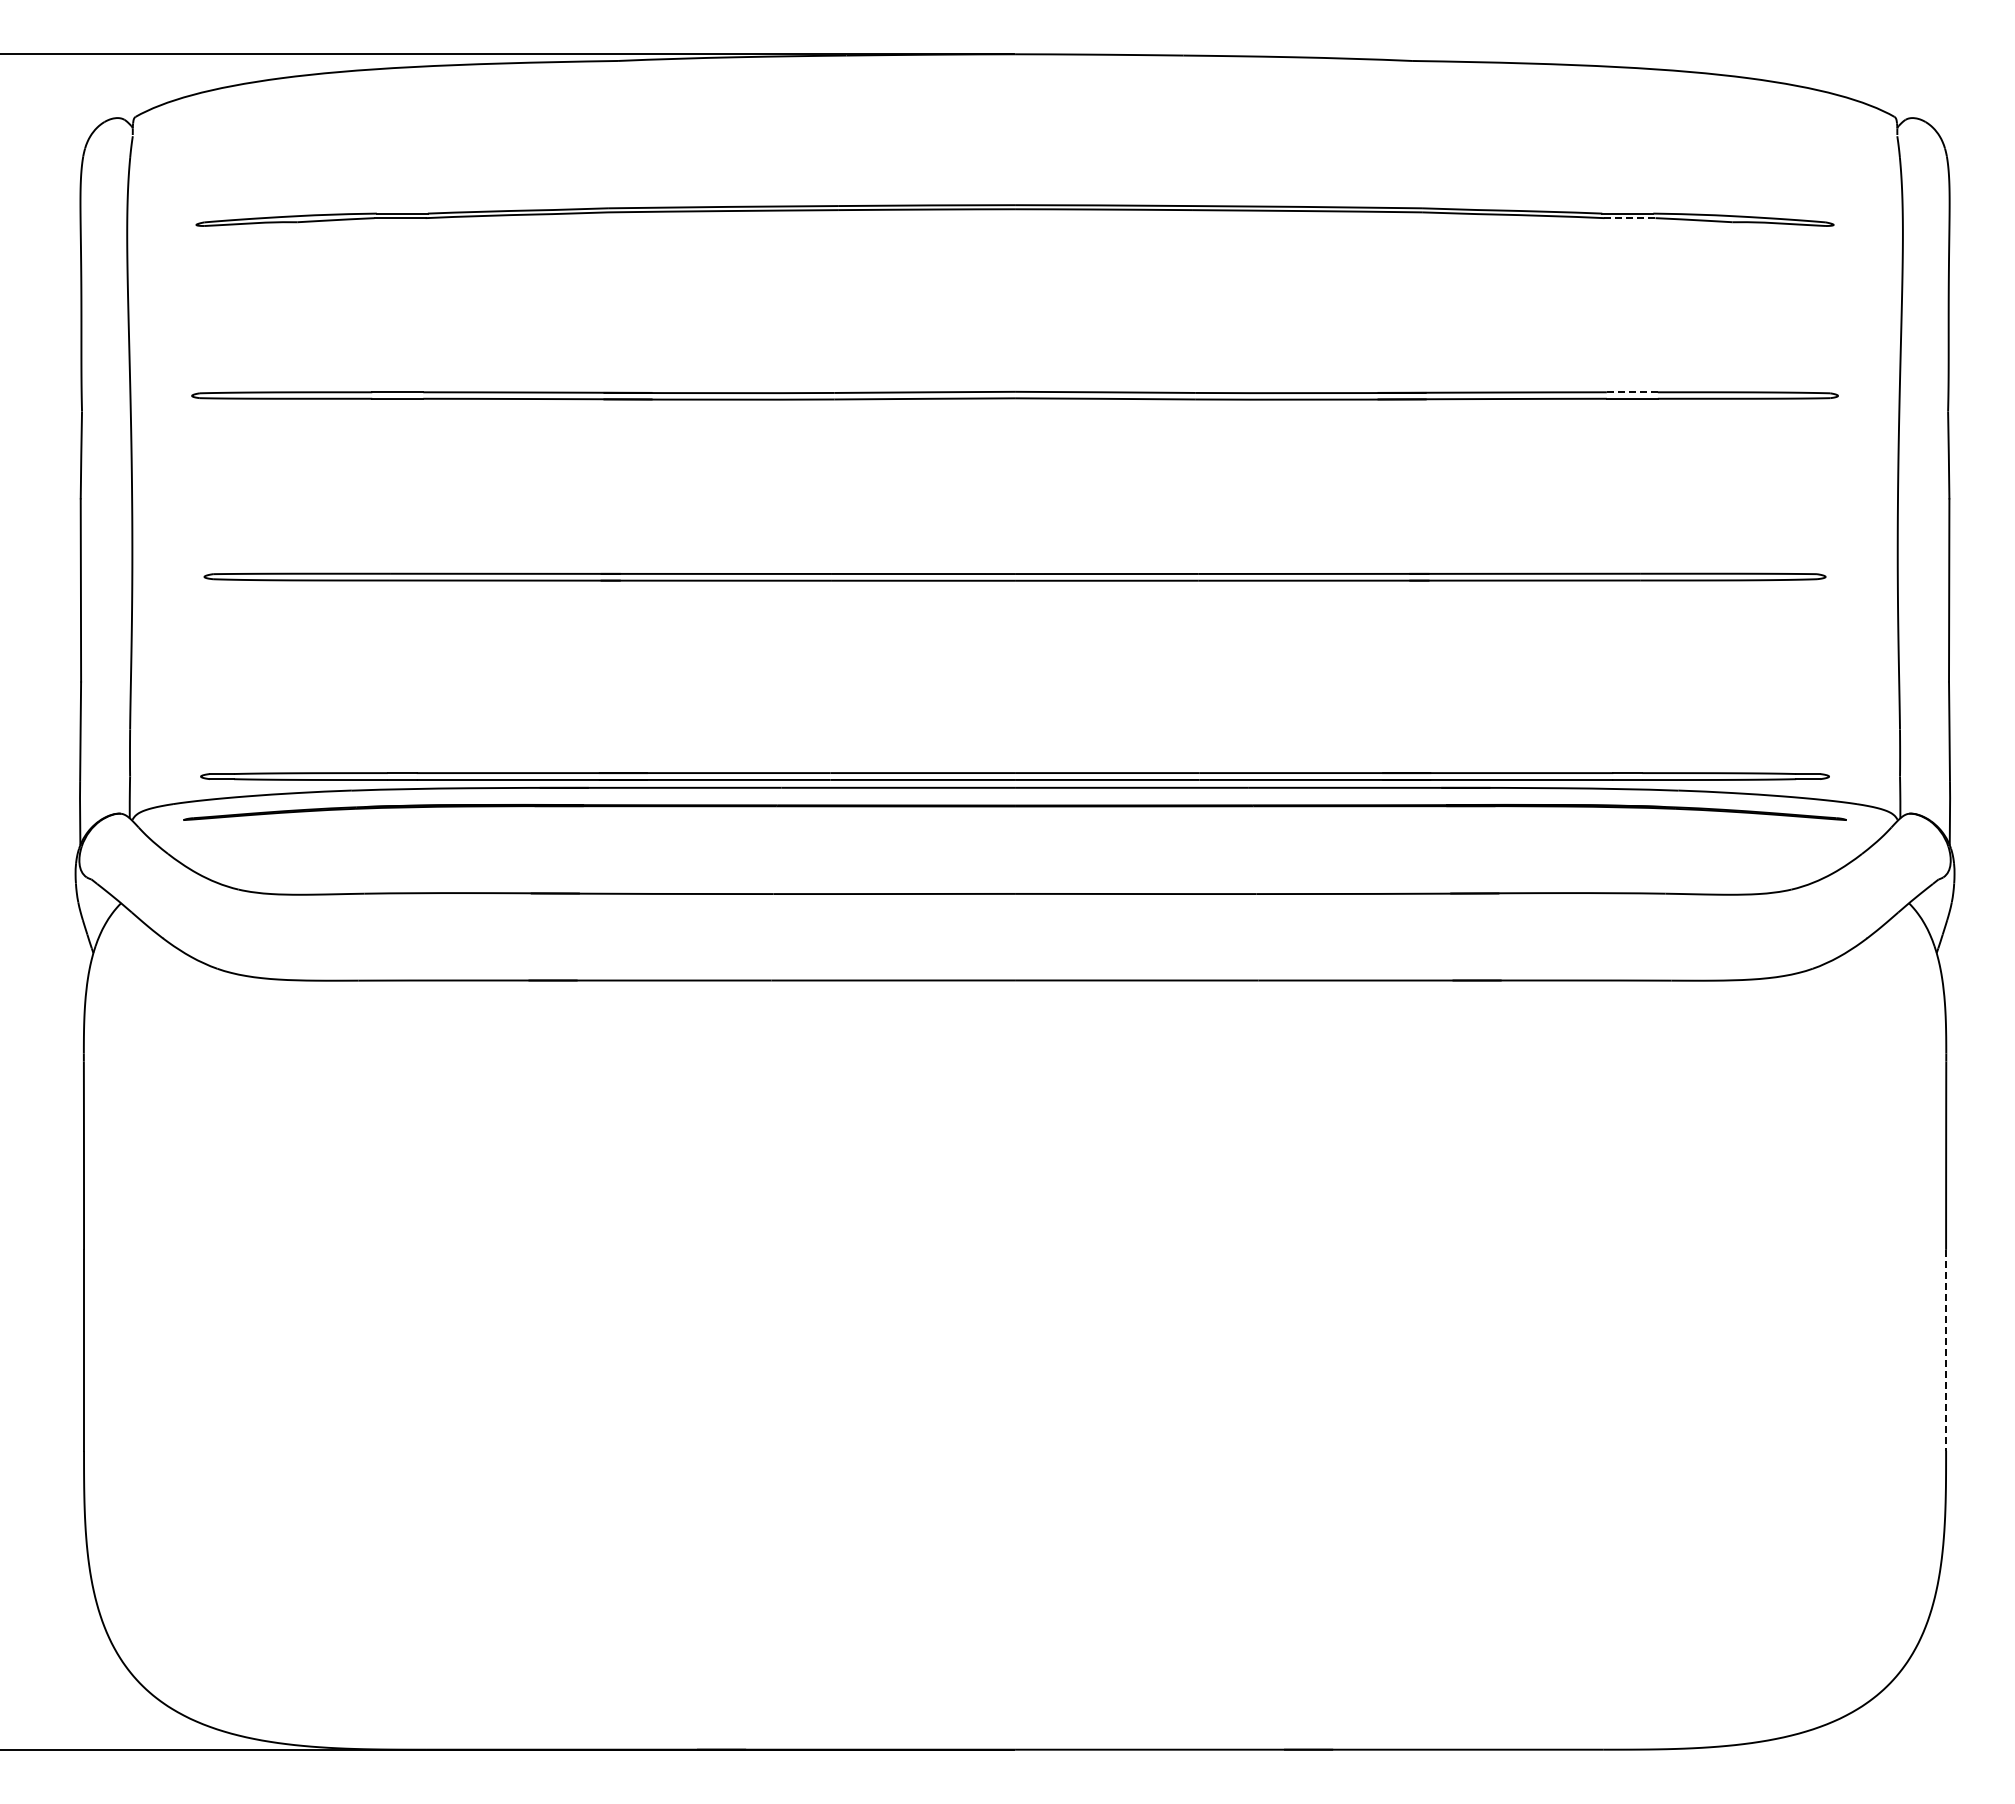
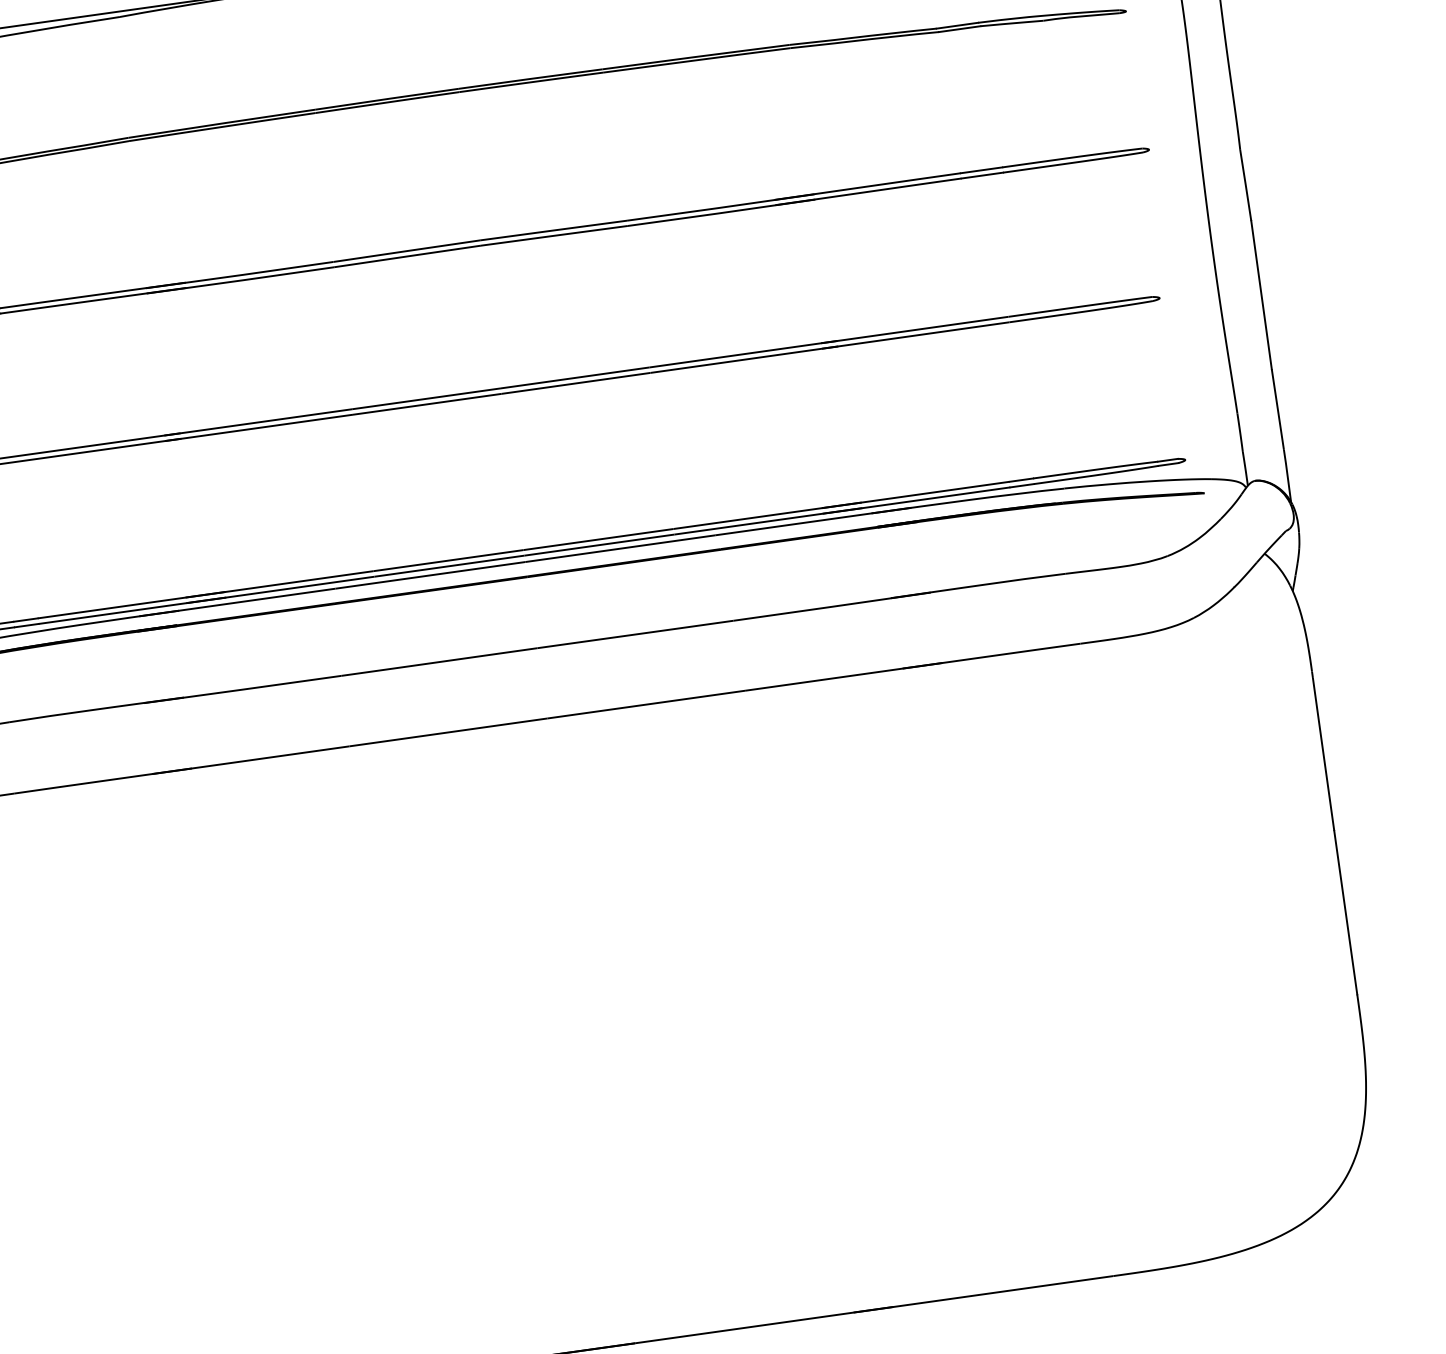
line: (1629, 218) -> (959, 29), dashed -> solid
line: (1632, 392) -> (981, 170), dashed -> solid
line: (1946, 1350) -> (1346, 912), dashed -> solid

